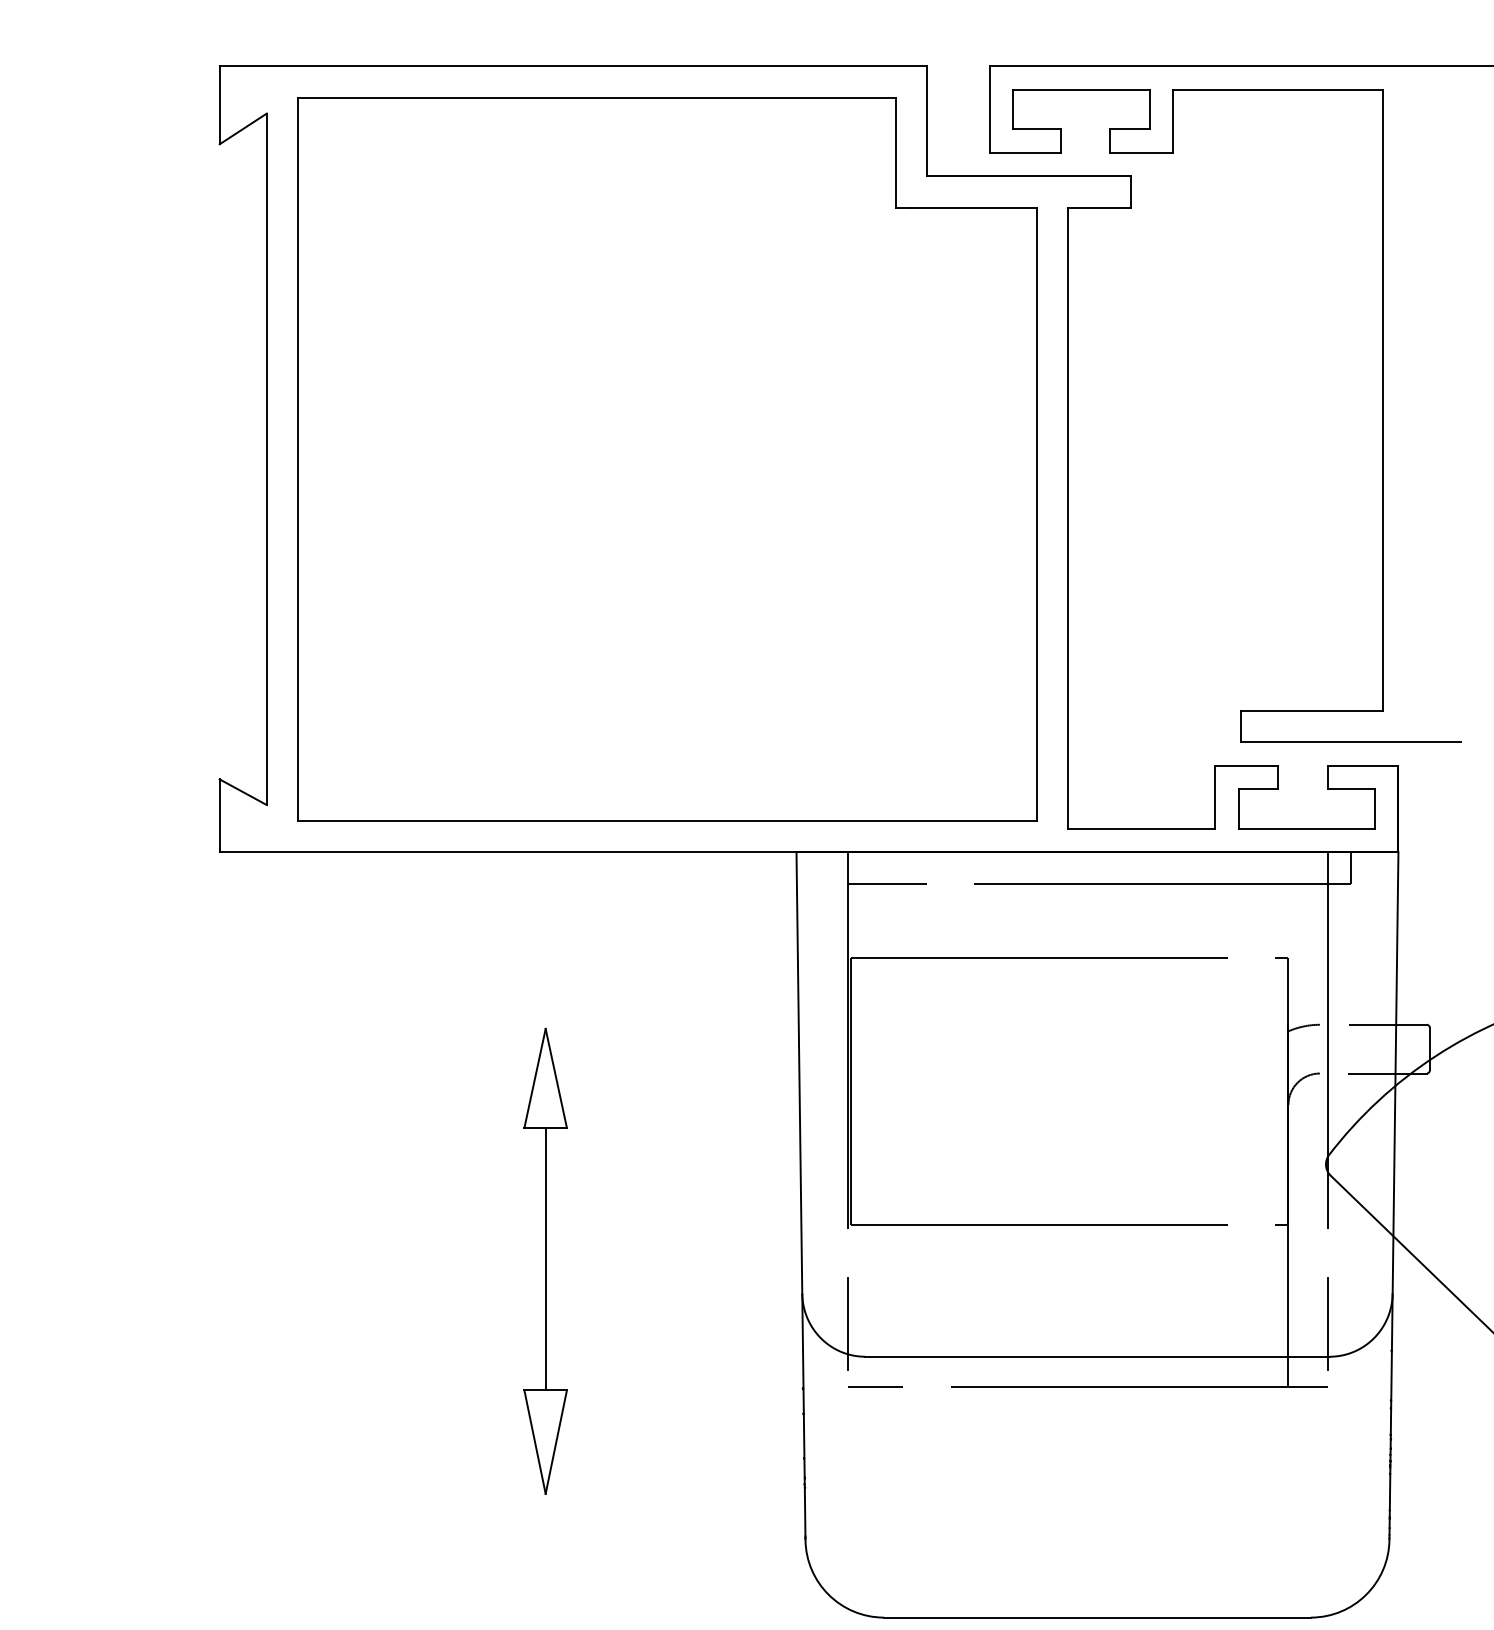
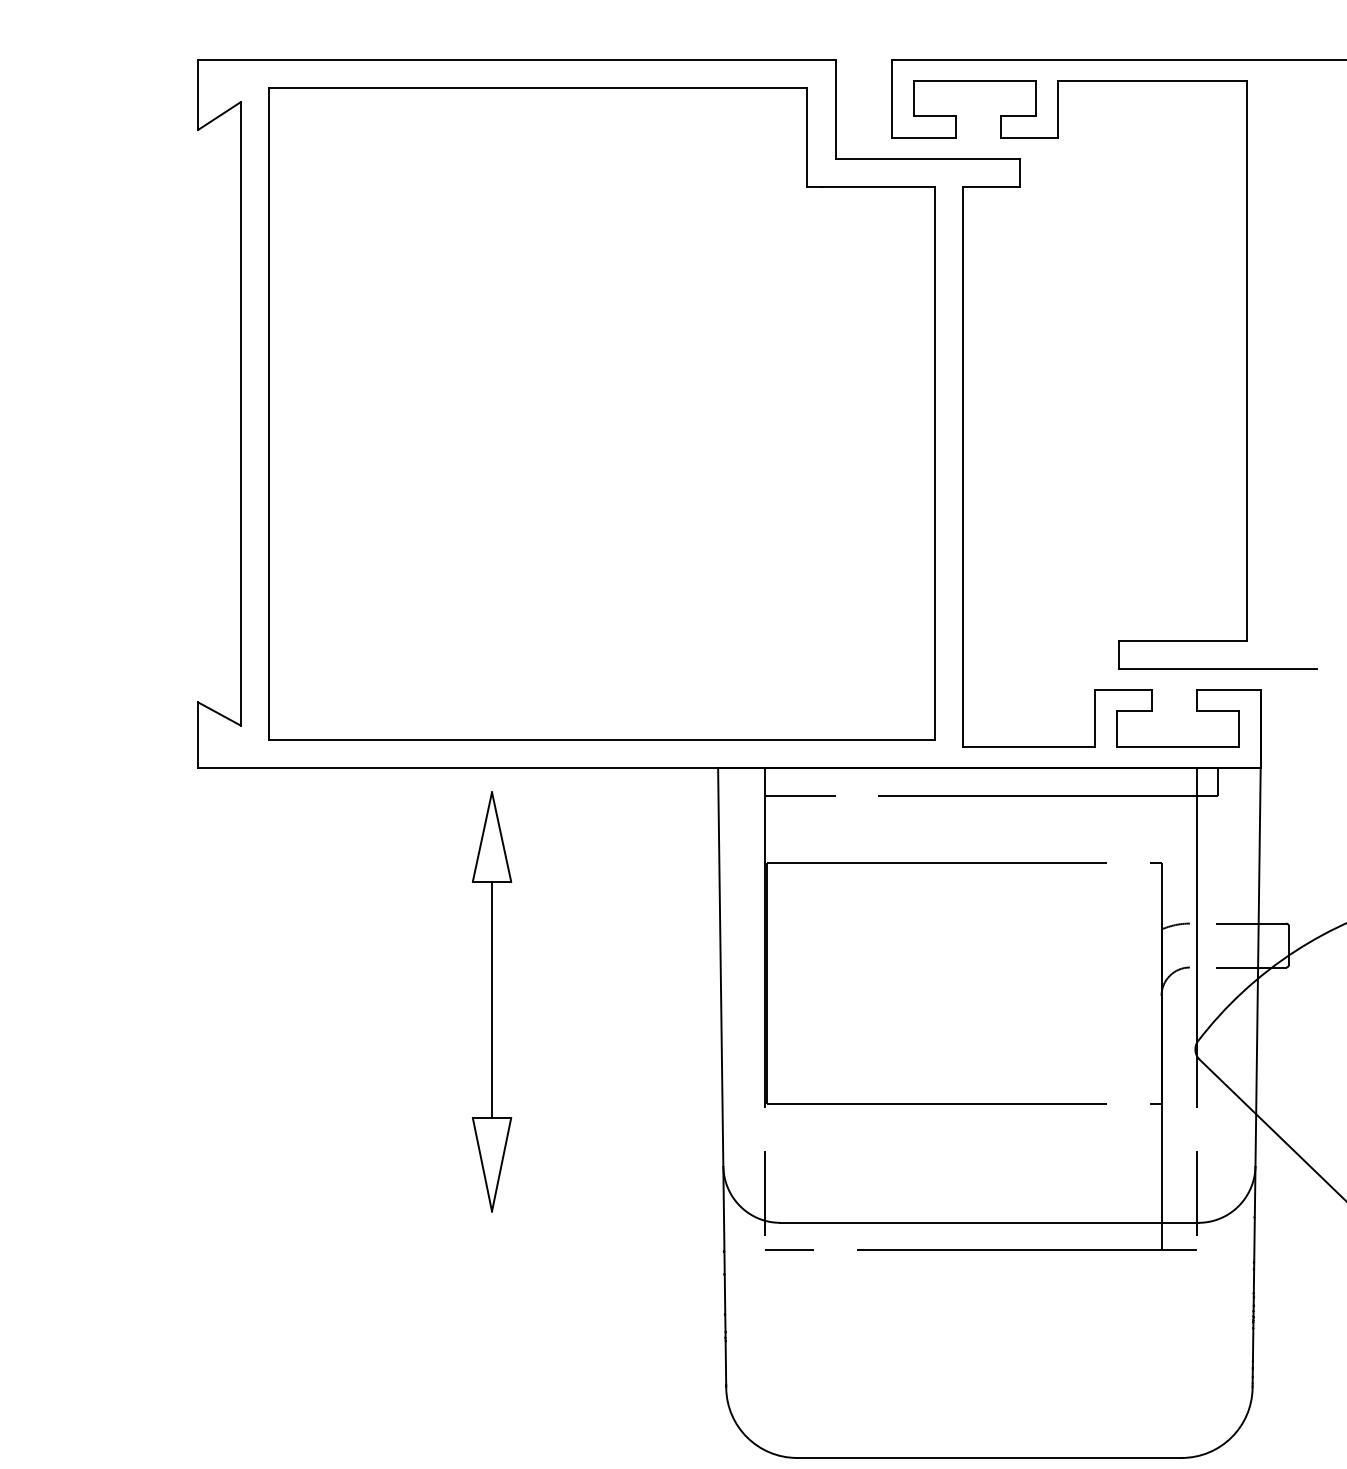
part: (545, 1260) -> (491, 1001), moved

